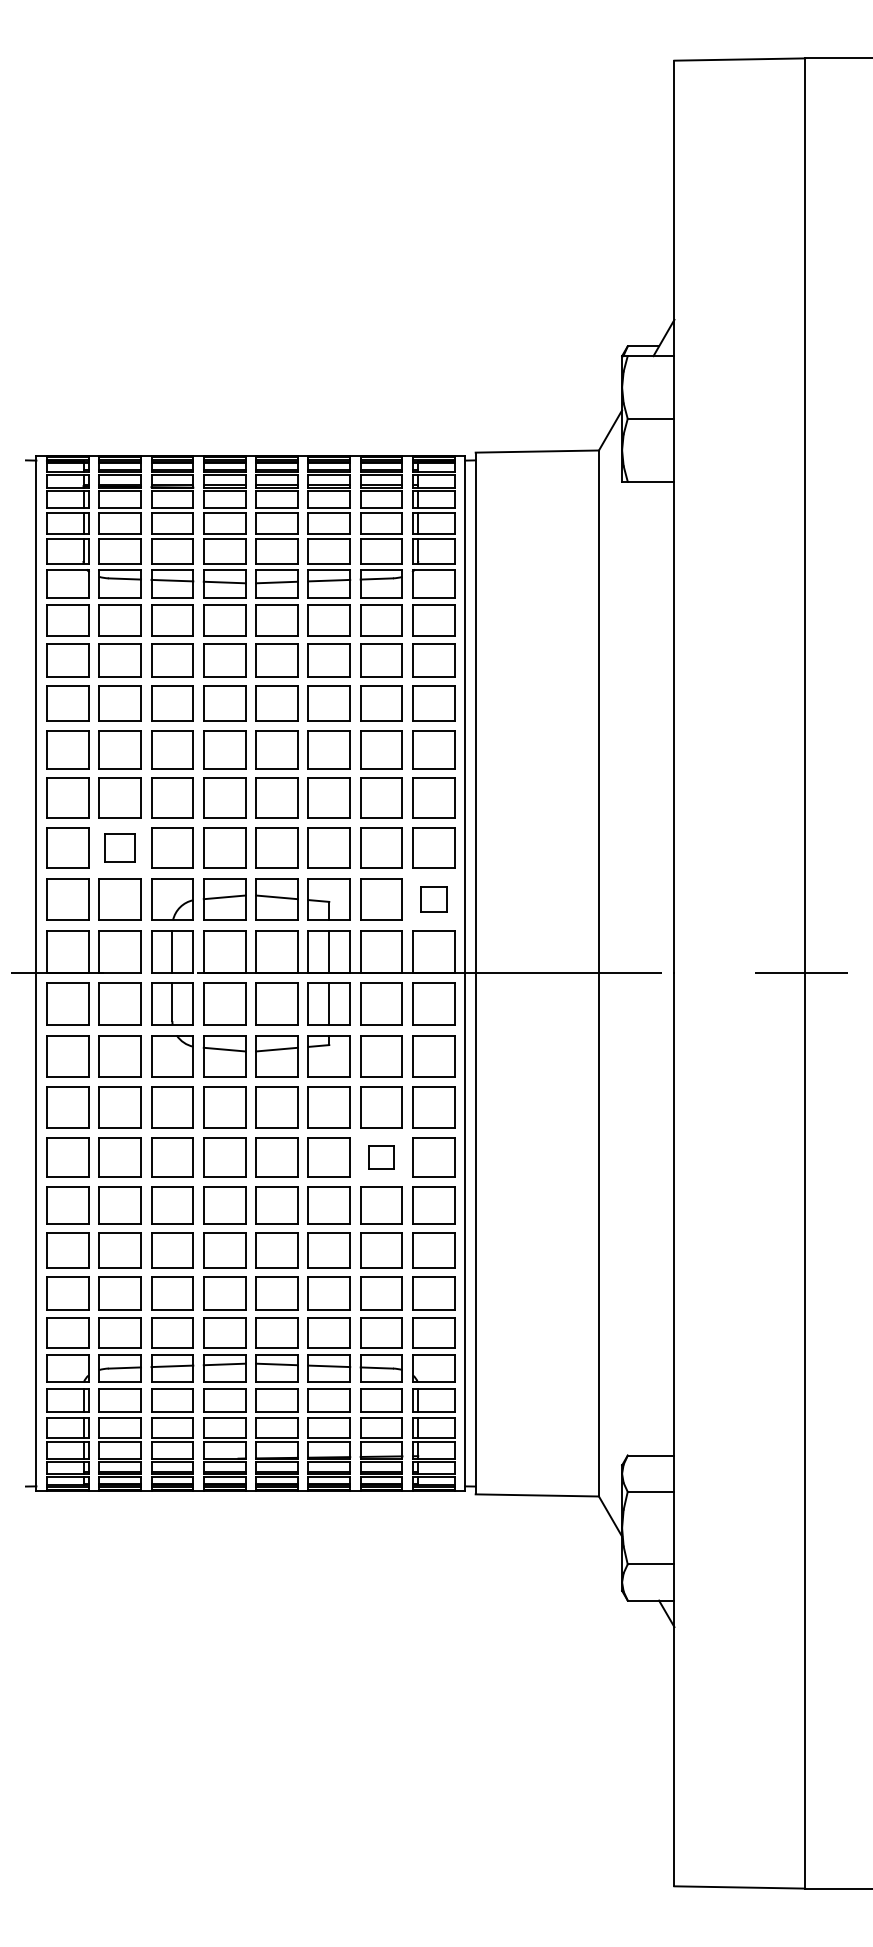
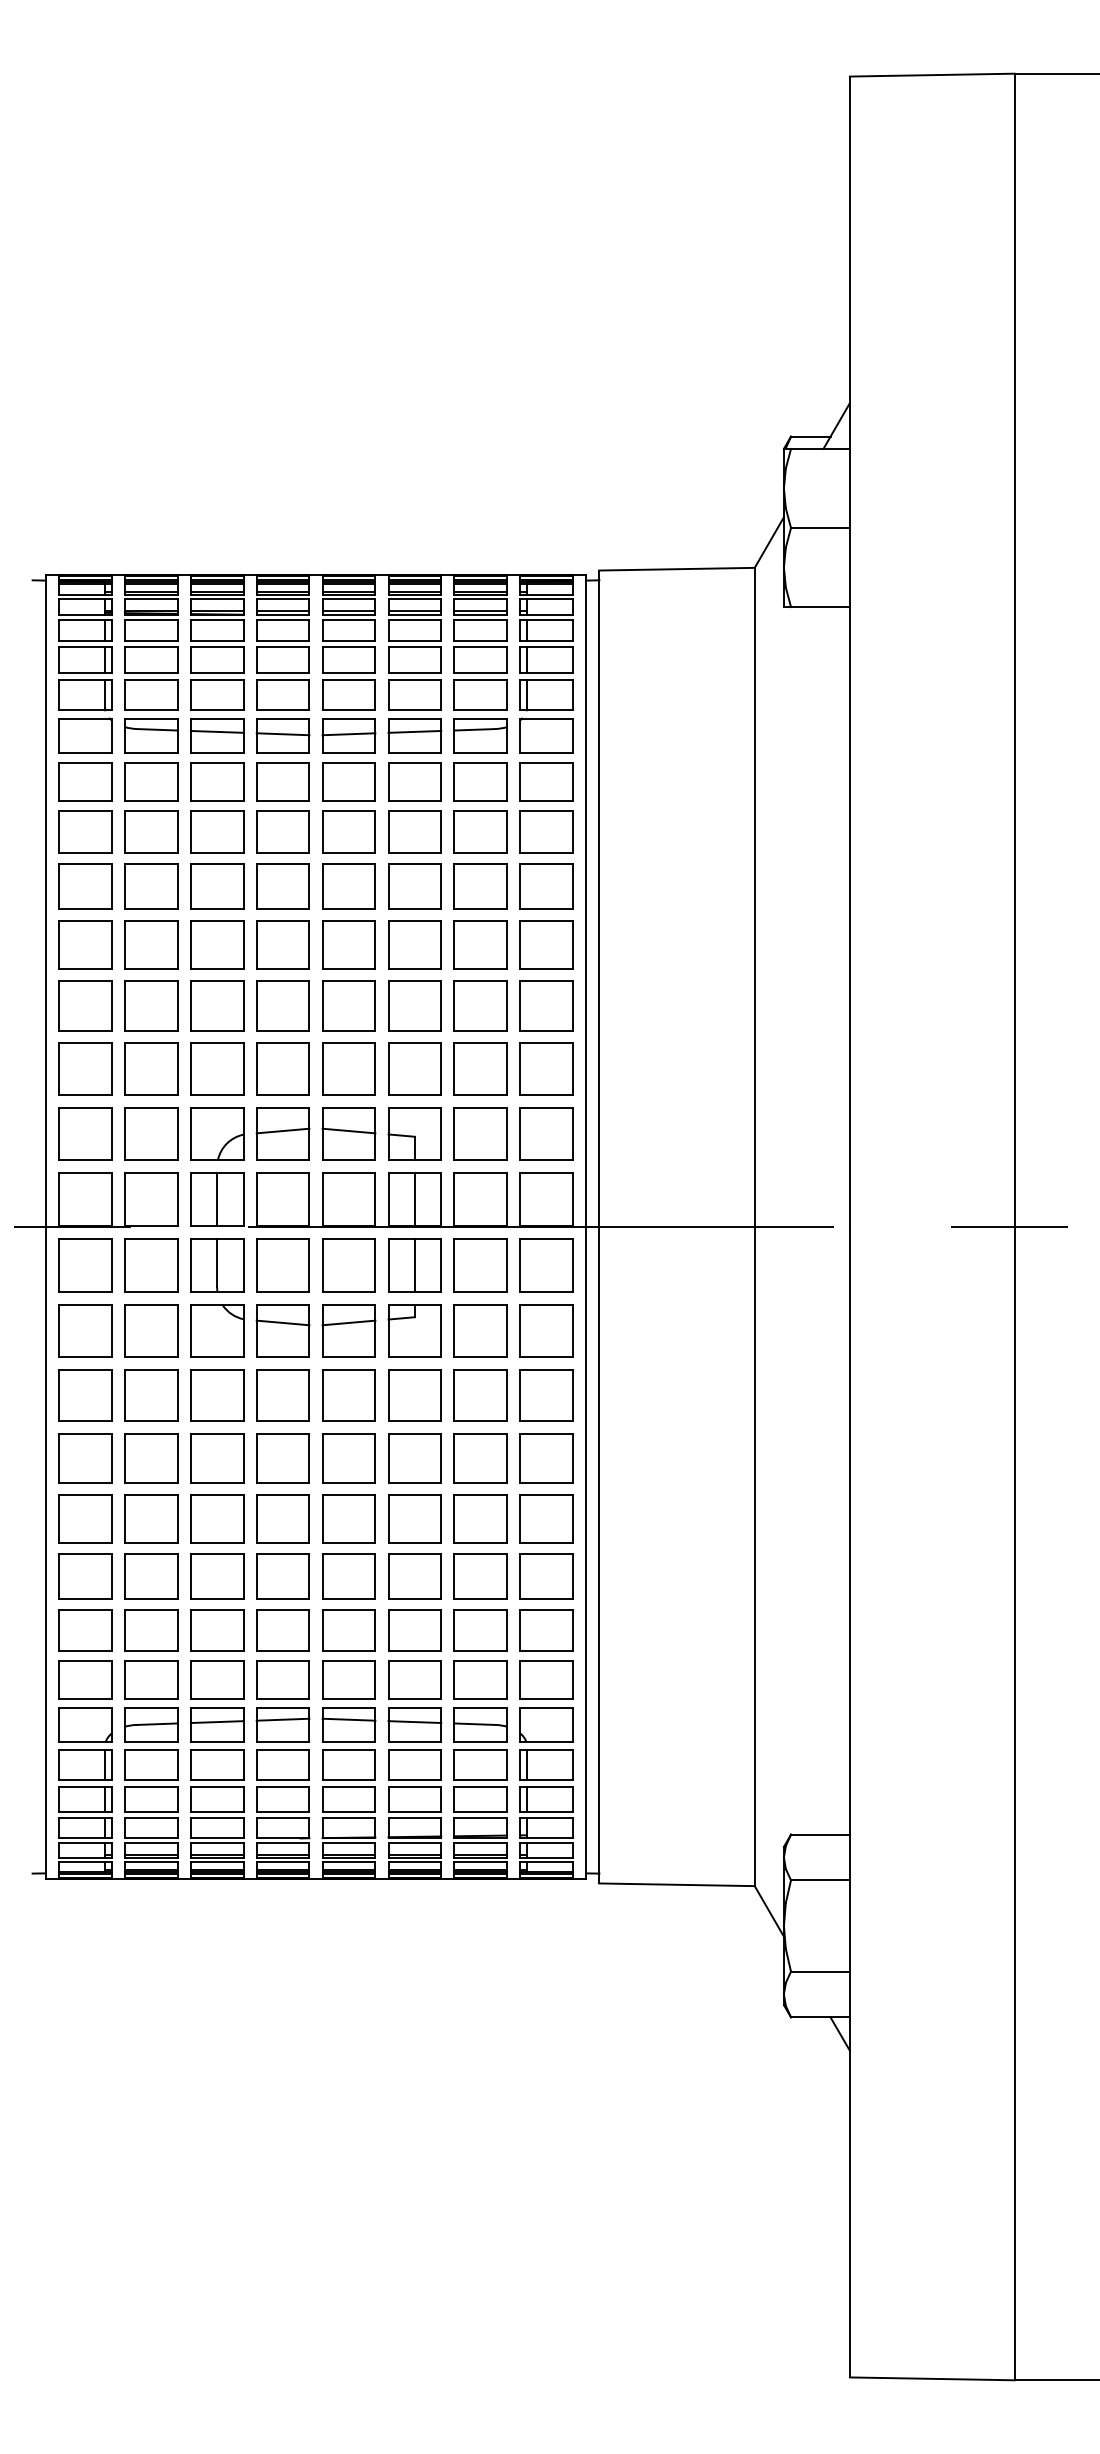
part: (119, 847) -> (150, 1068), size x1.43
part: (433, 899) -> (546, 1133), size x1.67
part: (381, 1157) -> (480, 1458), size x1.67

